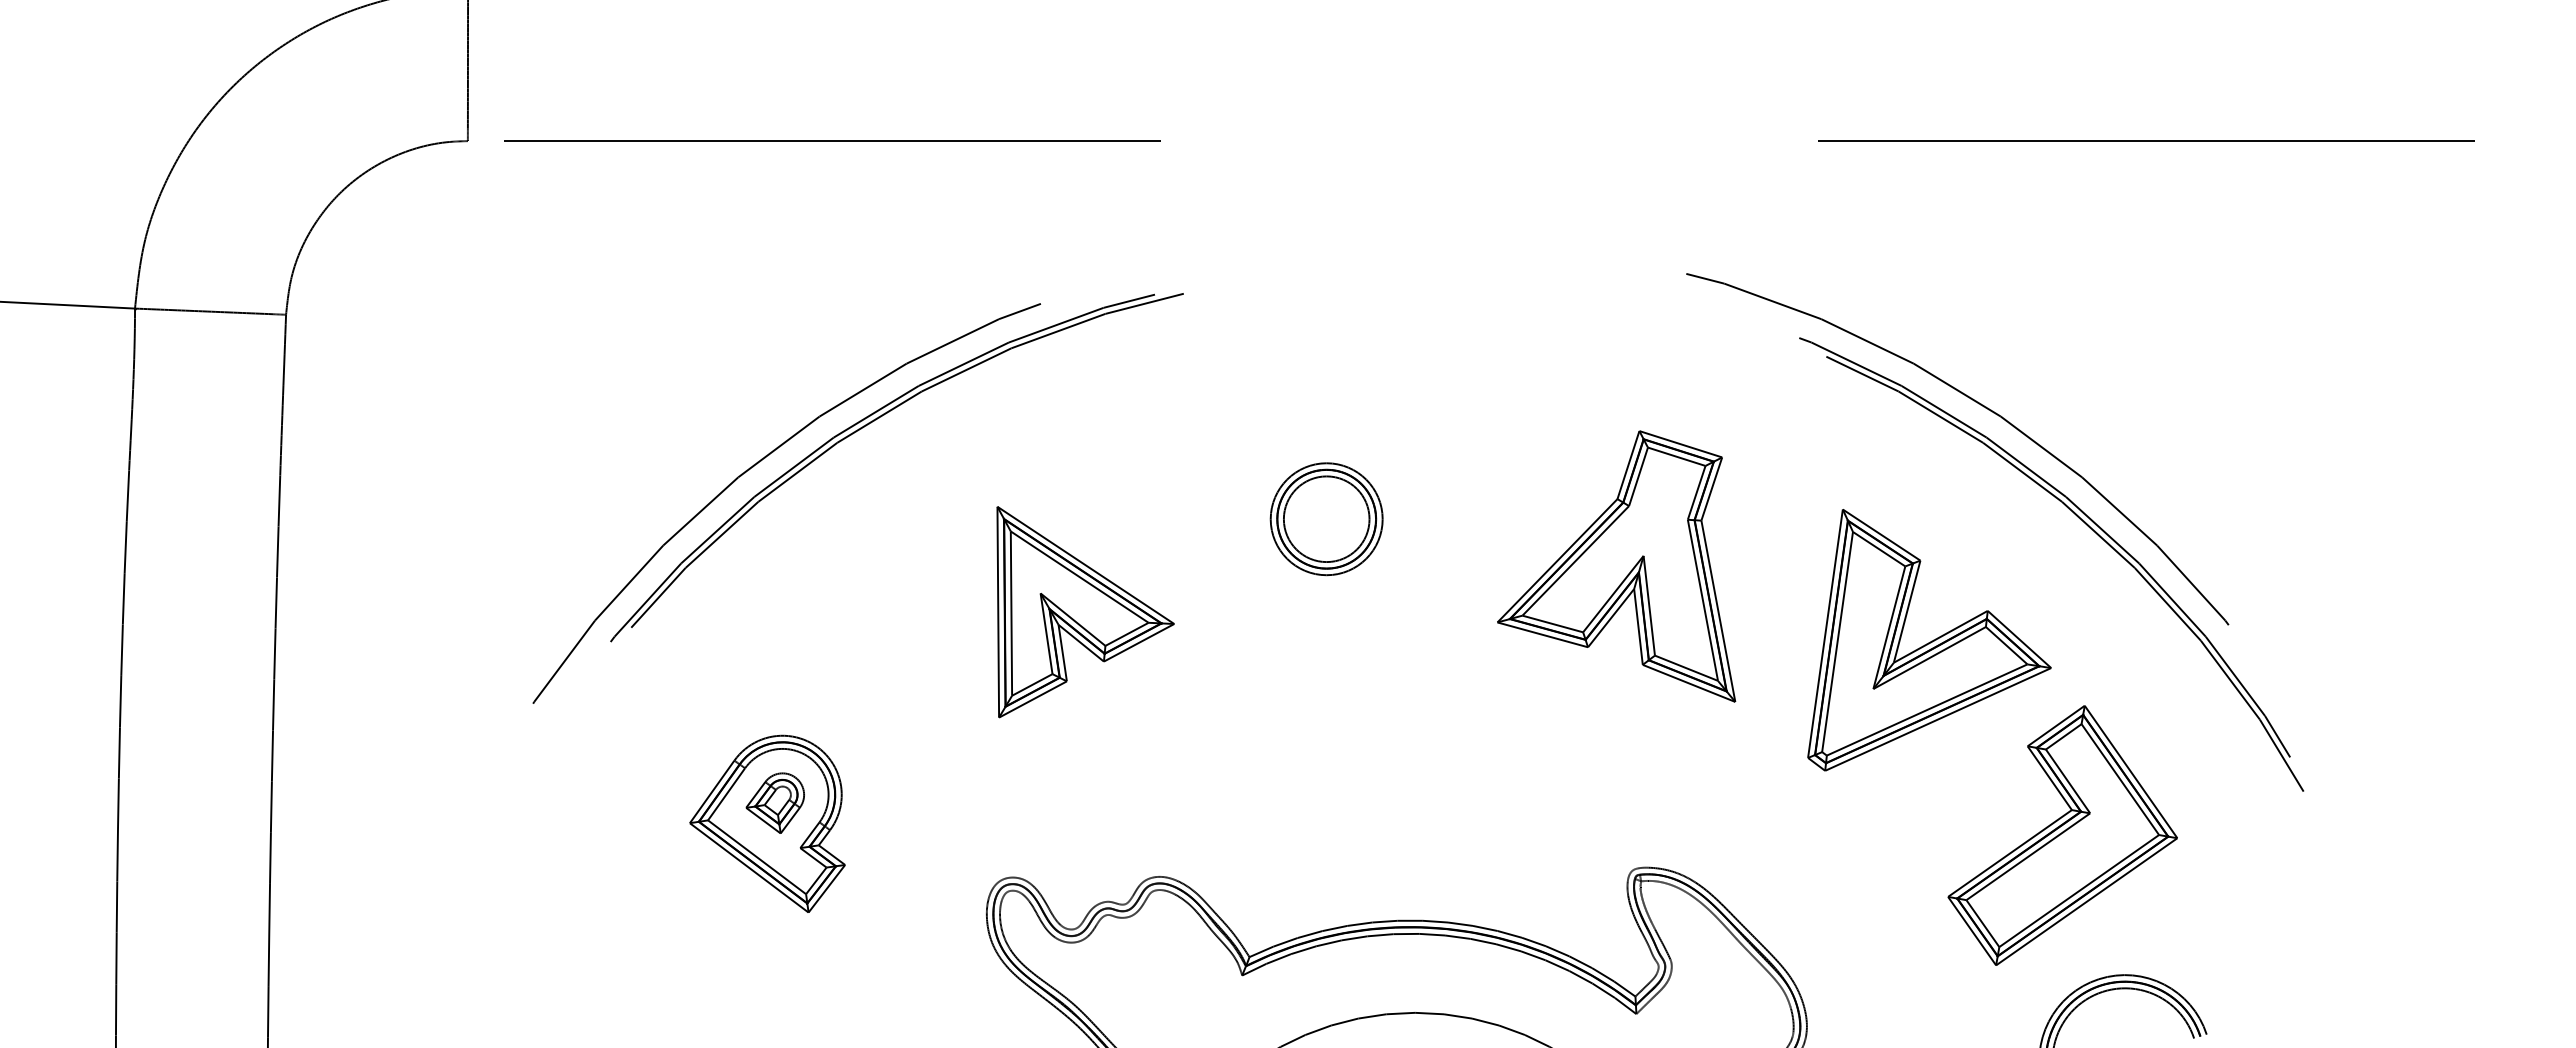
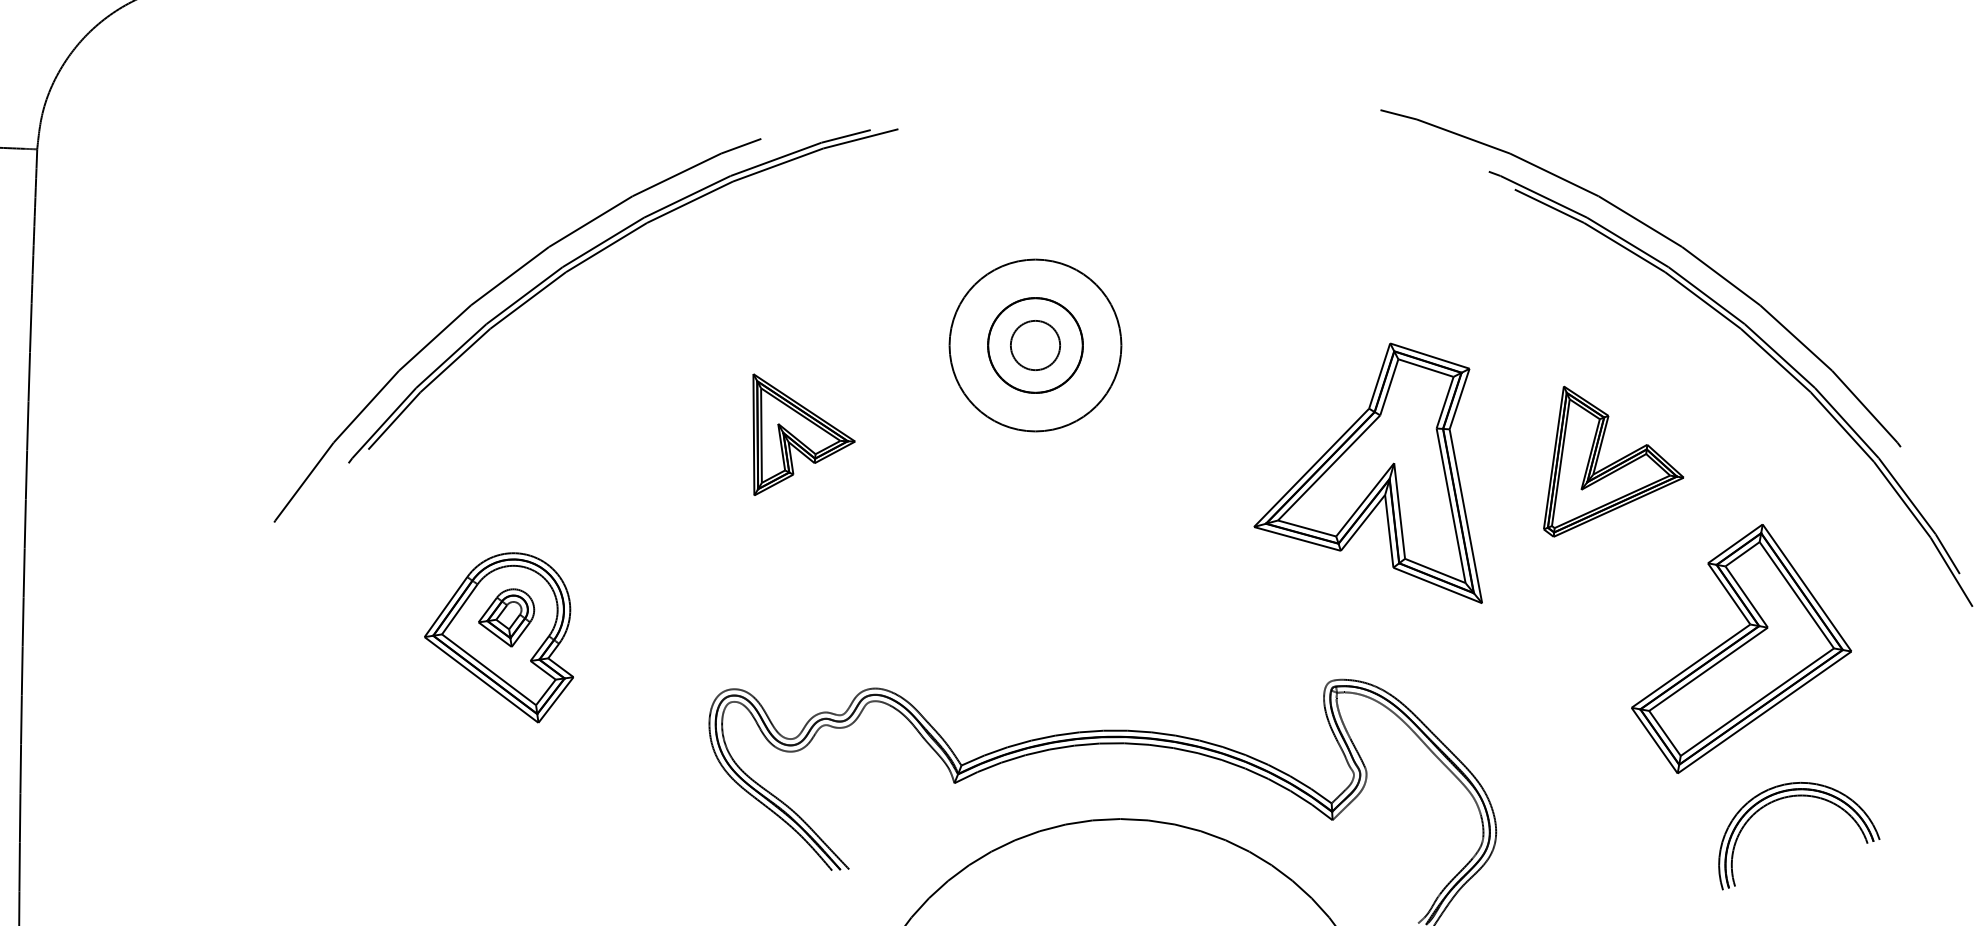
circle: (1326, 519) -> (1035, 345), size x0.6
circle: (1326, 519) -> (1035, 345), size x1.6
part: (1616, 566) -> (1368, 473), moved
part: (1085, 612) -> (804, 434), size x0.6
part: (1929, 640) -> (1613, 461), size x0.6

